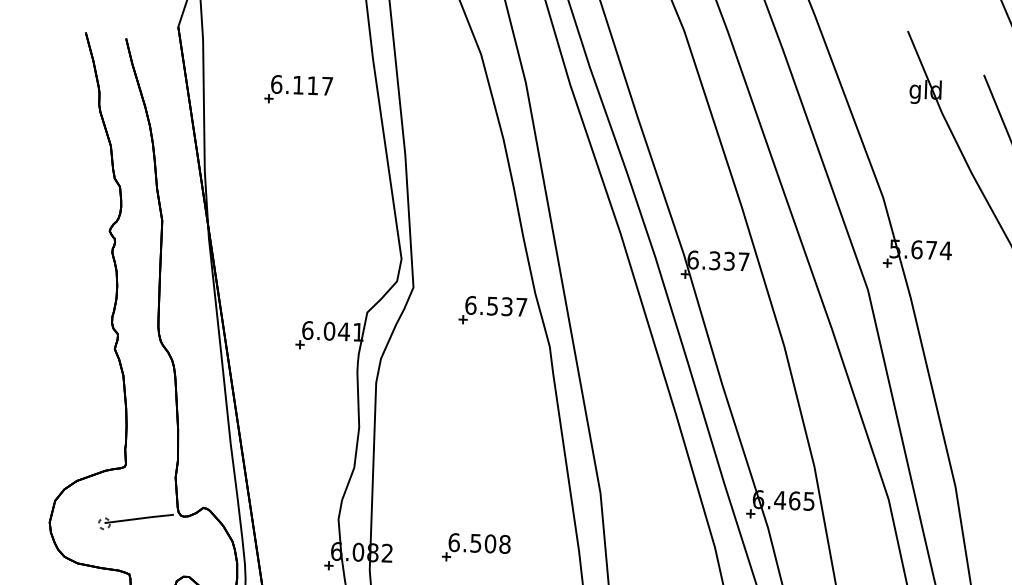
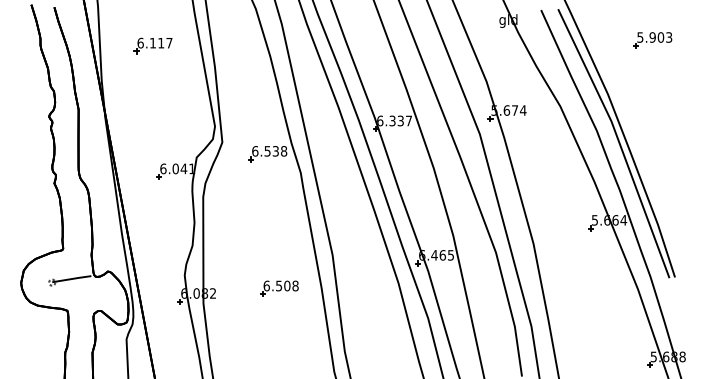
part: (297, 89) -> (152, 45), moved
text: (522, 307) -> (284, 151), 6.537 -> 6.538
part: (476, 547) -> (279, 288), moved

